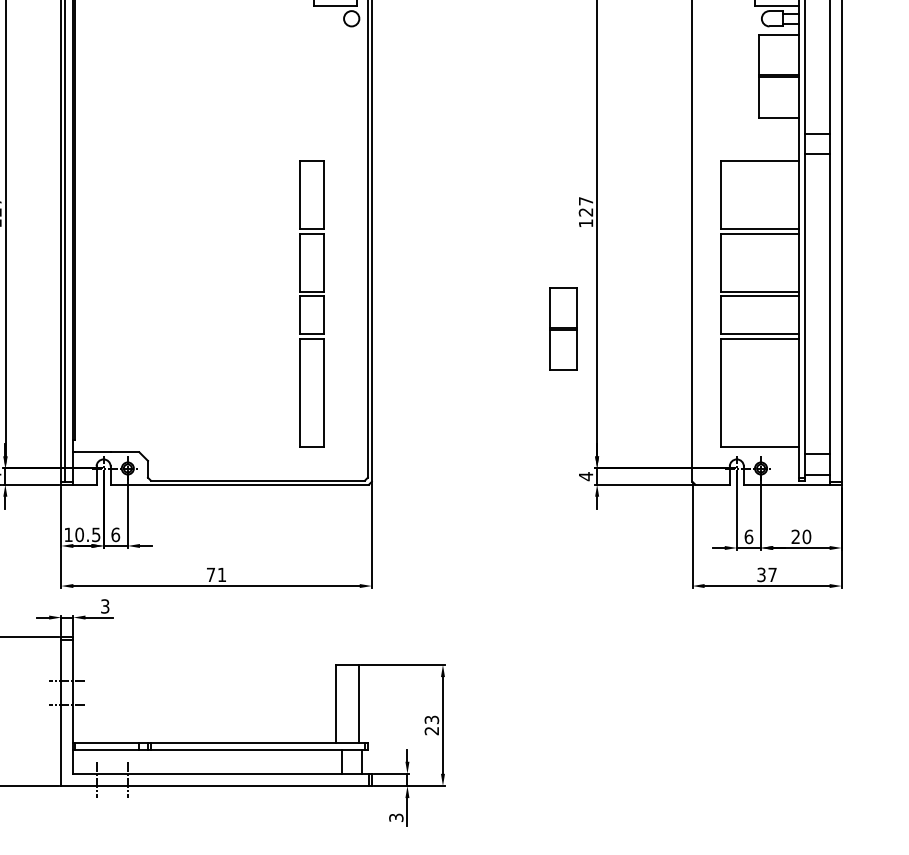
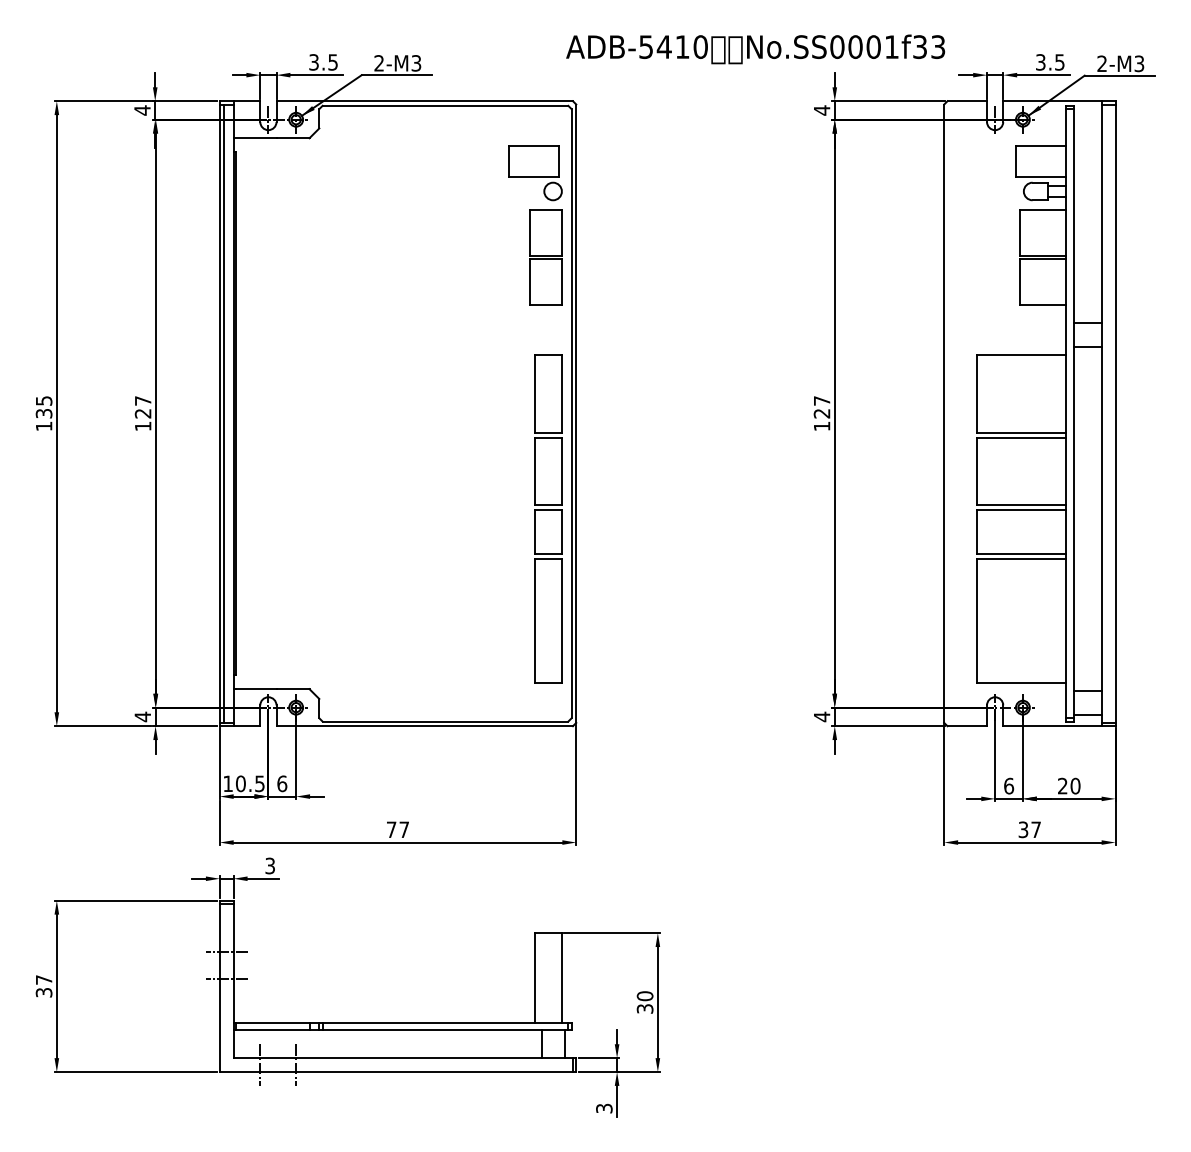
part: (311, 303) -> (548, 518), moved
part: (562, 328) -> (545, 257), moved
text: (221, 574) -> (403, 829), 71 -> 77
text: (431, 725) -> (644, 1002), 23 -> 30

